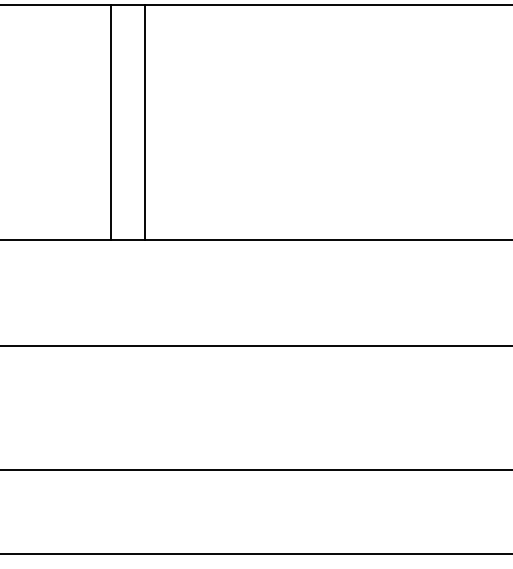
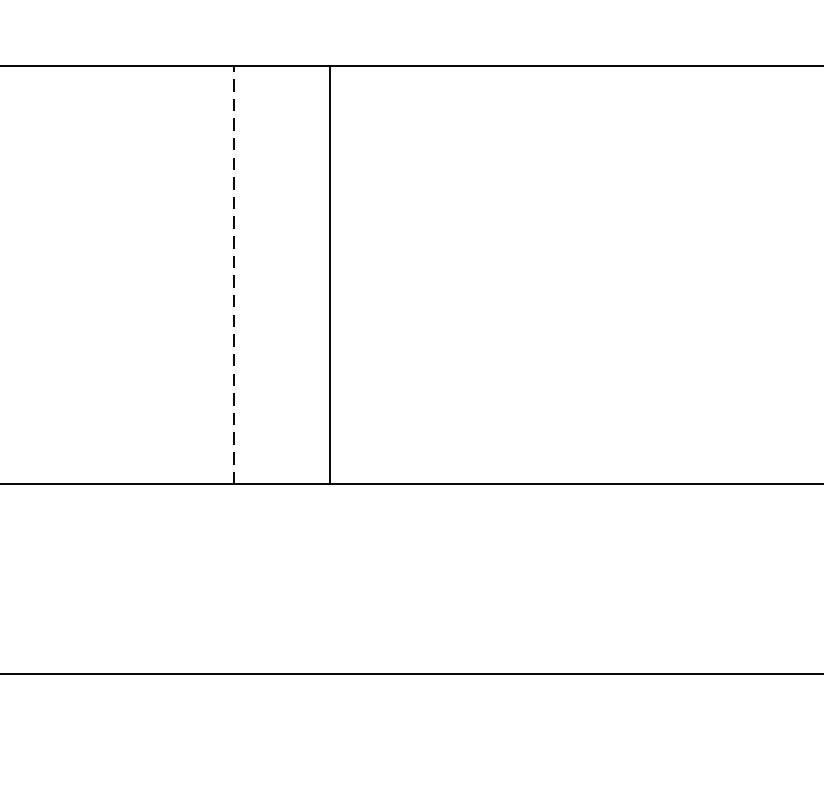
line: (110, 121) -> (233, 273), solid -> dashed
line: (144, 122) -> (329, 274), moved

